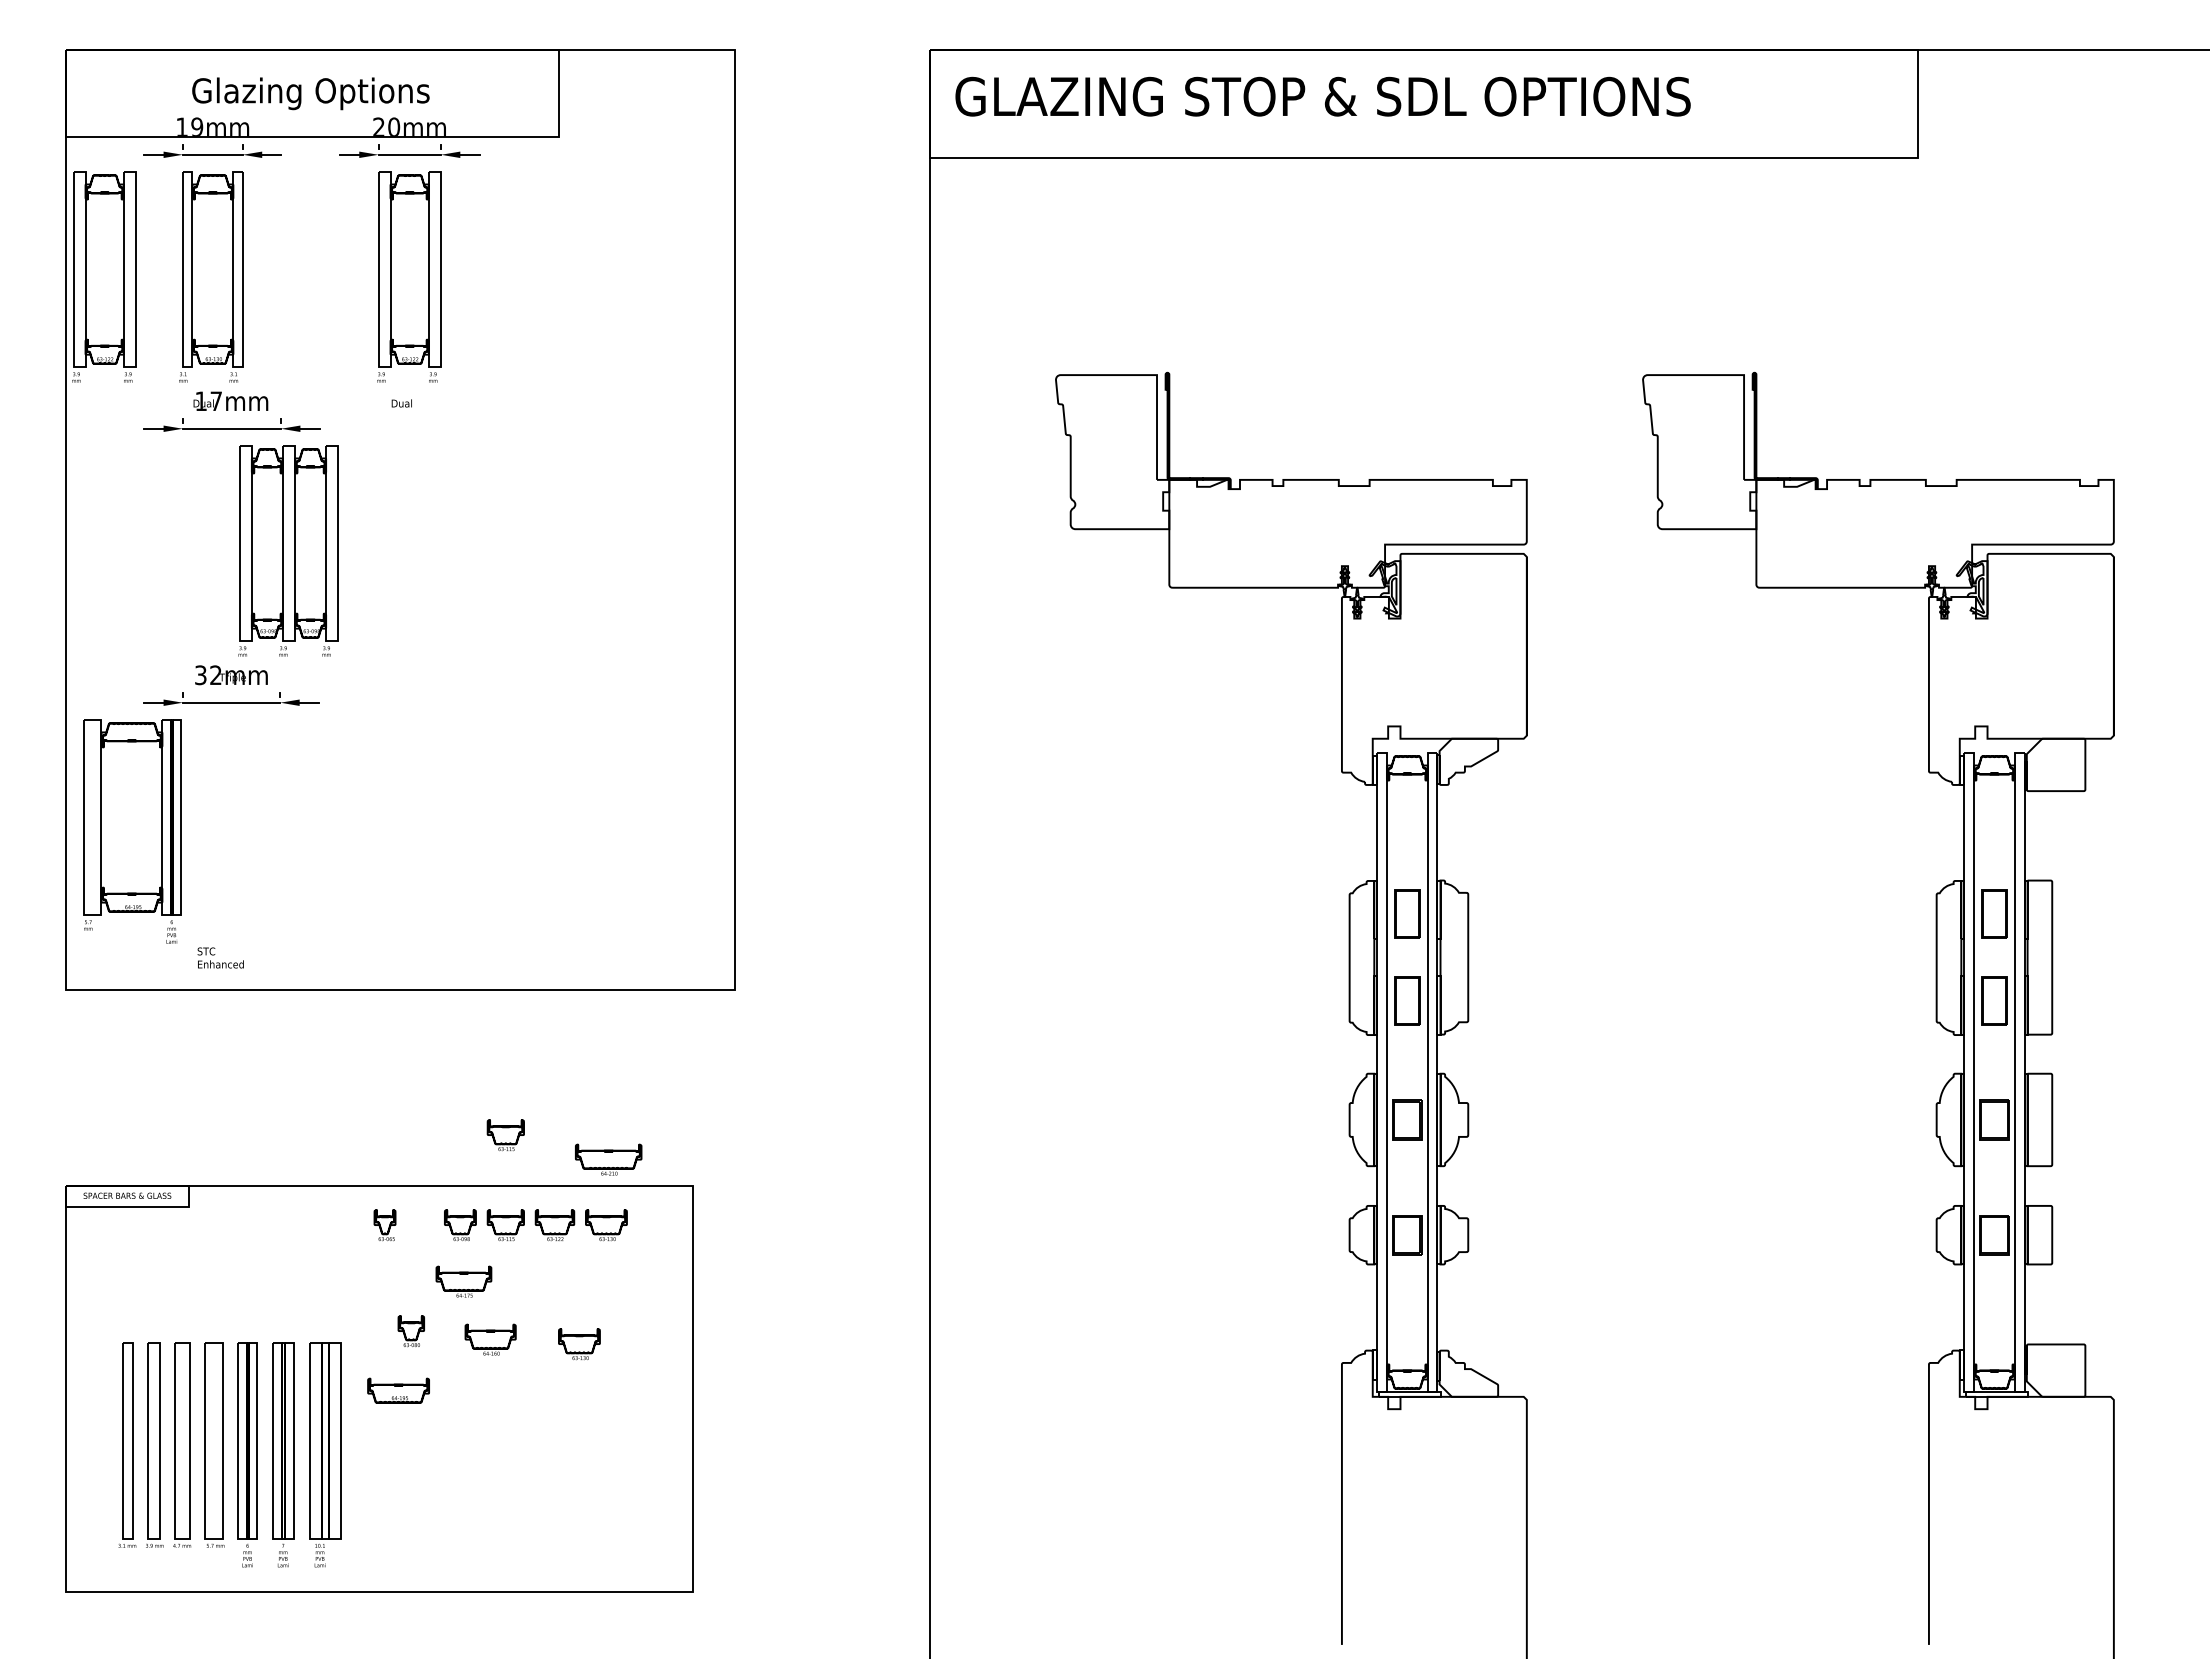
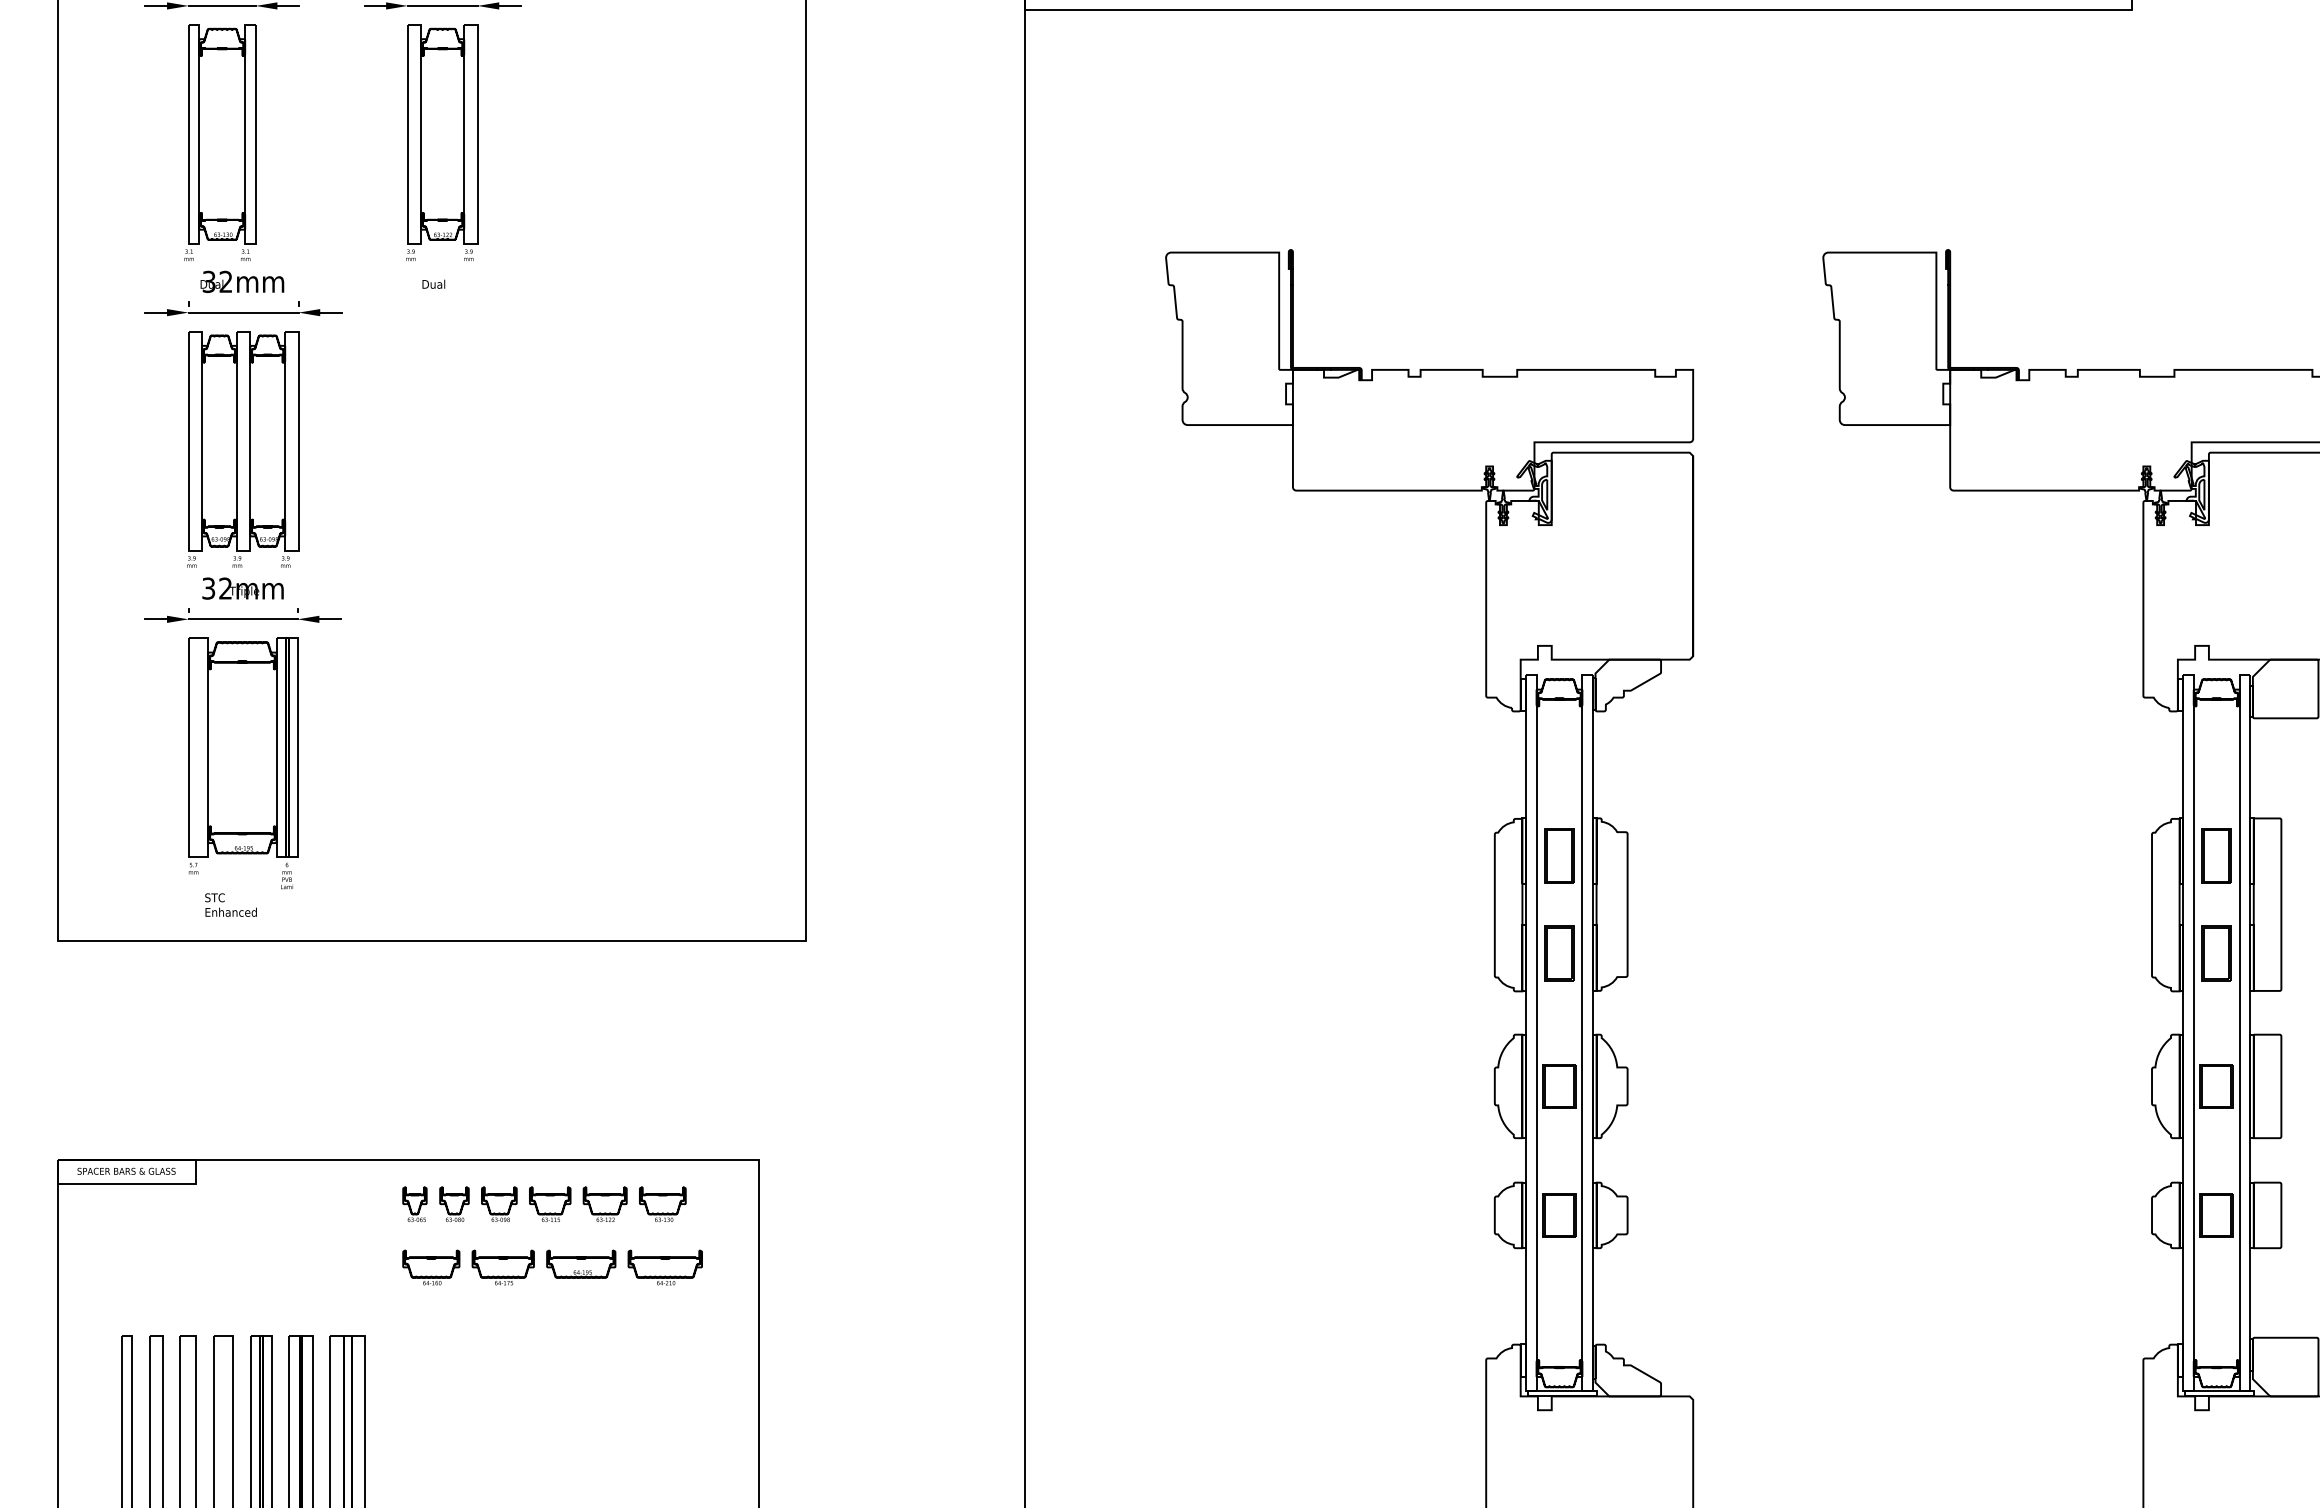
part: (104, 276) -> (100, 142), removed
text: (208, 401) -> (217, 282), 17mm -> 32mm
part: (288, 550) -> (243, 448), moved
part: (132, 831) -> (243, 763), moved
part: (505, 1135) -> (549, 1103), removed
part: (608, 1159) -> (665, 1267), moved
part: (410, 1331) -> (453, 1204), moved
part: (490, 1339) -> (431, 1267), moved
part: (579, 1344) -> (632, 1337), removed
part: (398, 1390) -> (581, 1263), moved

